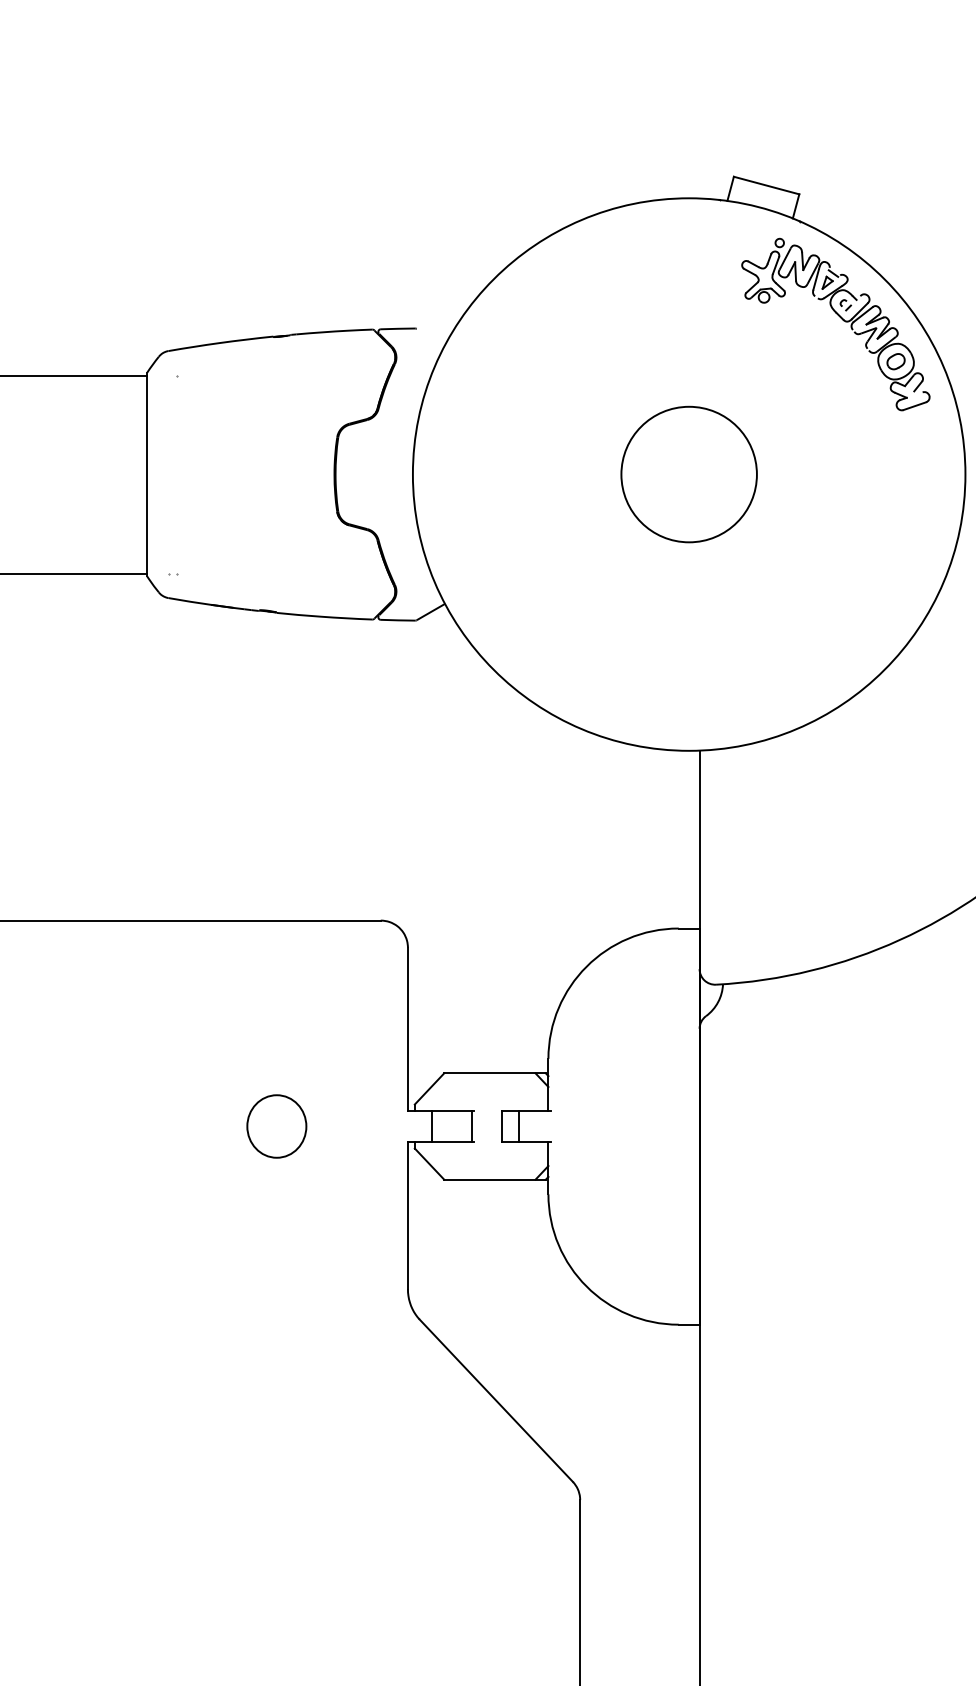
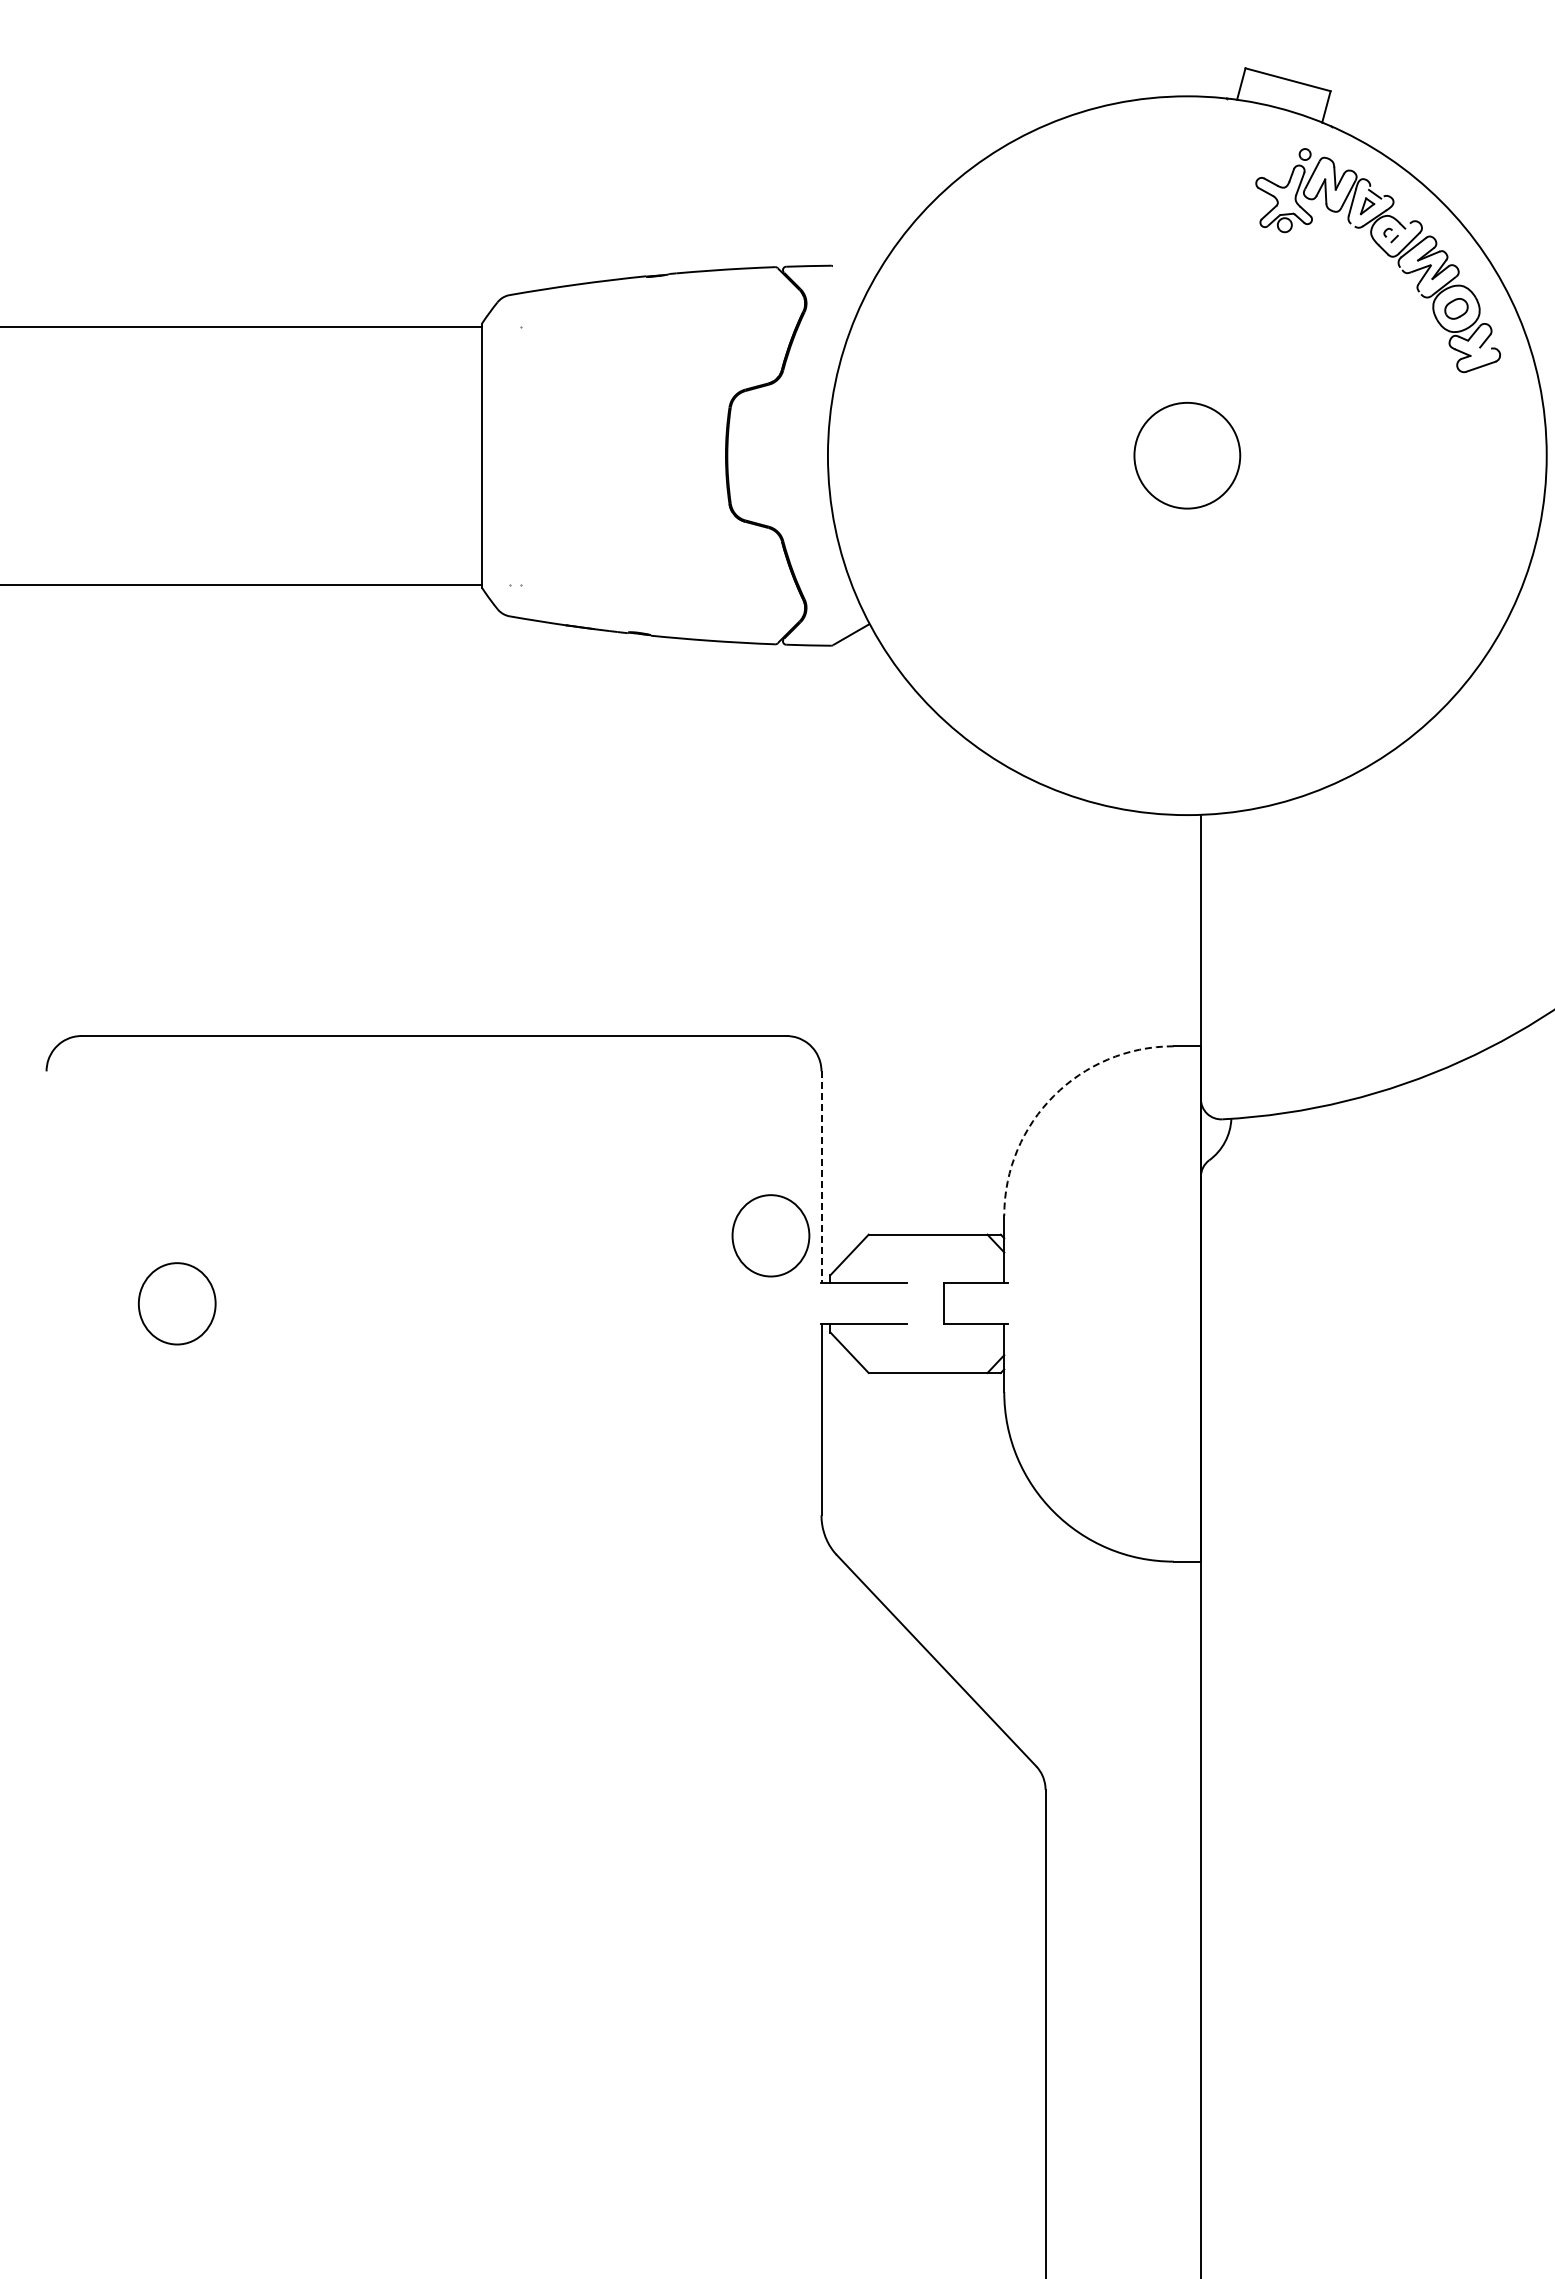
circle: (689, 474) -> (1187, 455), size x0.6
arc: (586, 966) -> (1053, 1095), solid -> dashed
line: (407, 1029) -> (821, 1177), solid -> dashed
part: (276, 1126) -> (770, 1235), moved
line: (431, 1126) -> (852, 1303), removed
line: (471, 1126) -> (904, 1303), removed
line: (519, 1126) -> (966, 1303), removed

